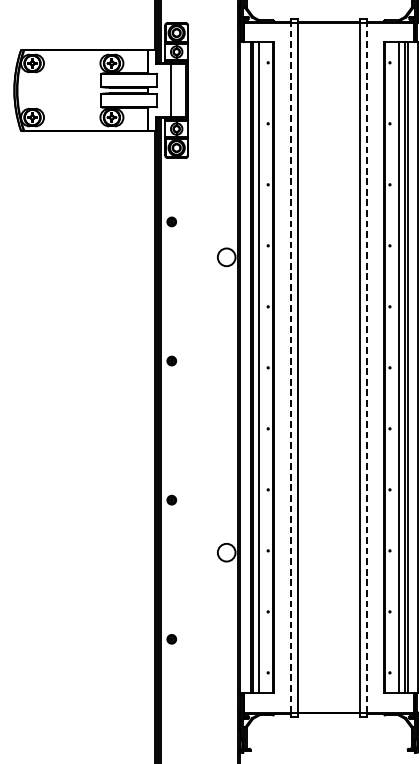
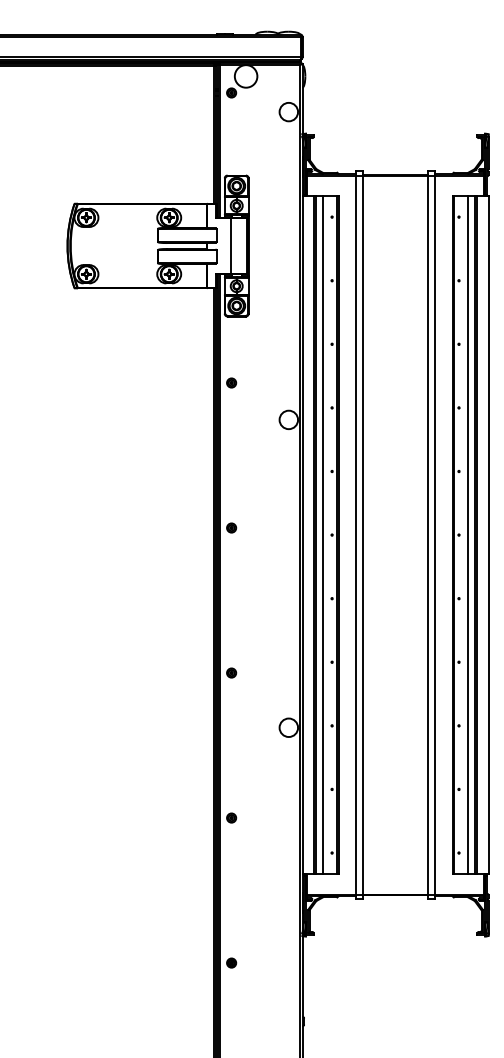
line: (291, 368) -> (356, 535), dashed -> solid
line: (367, 368) -> (435, 535), dashed -> solid

